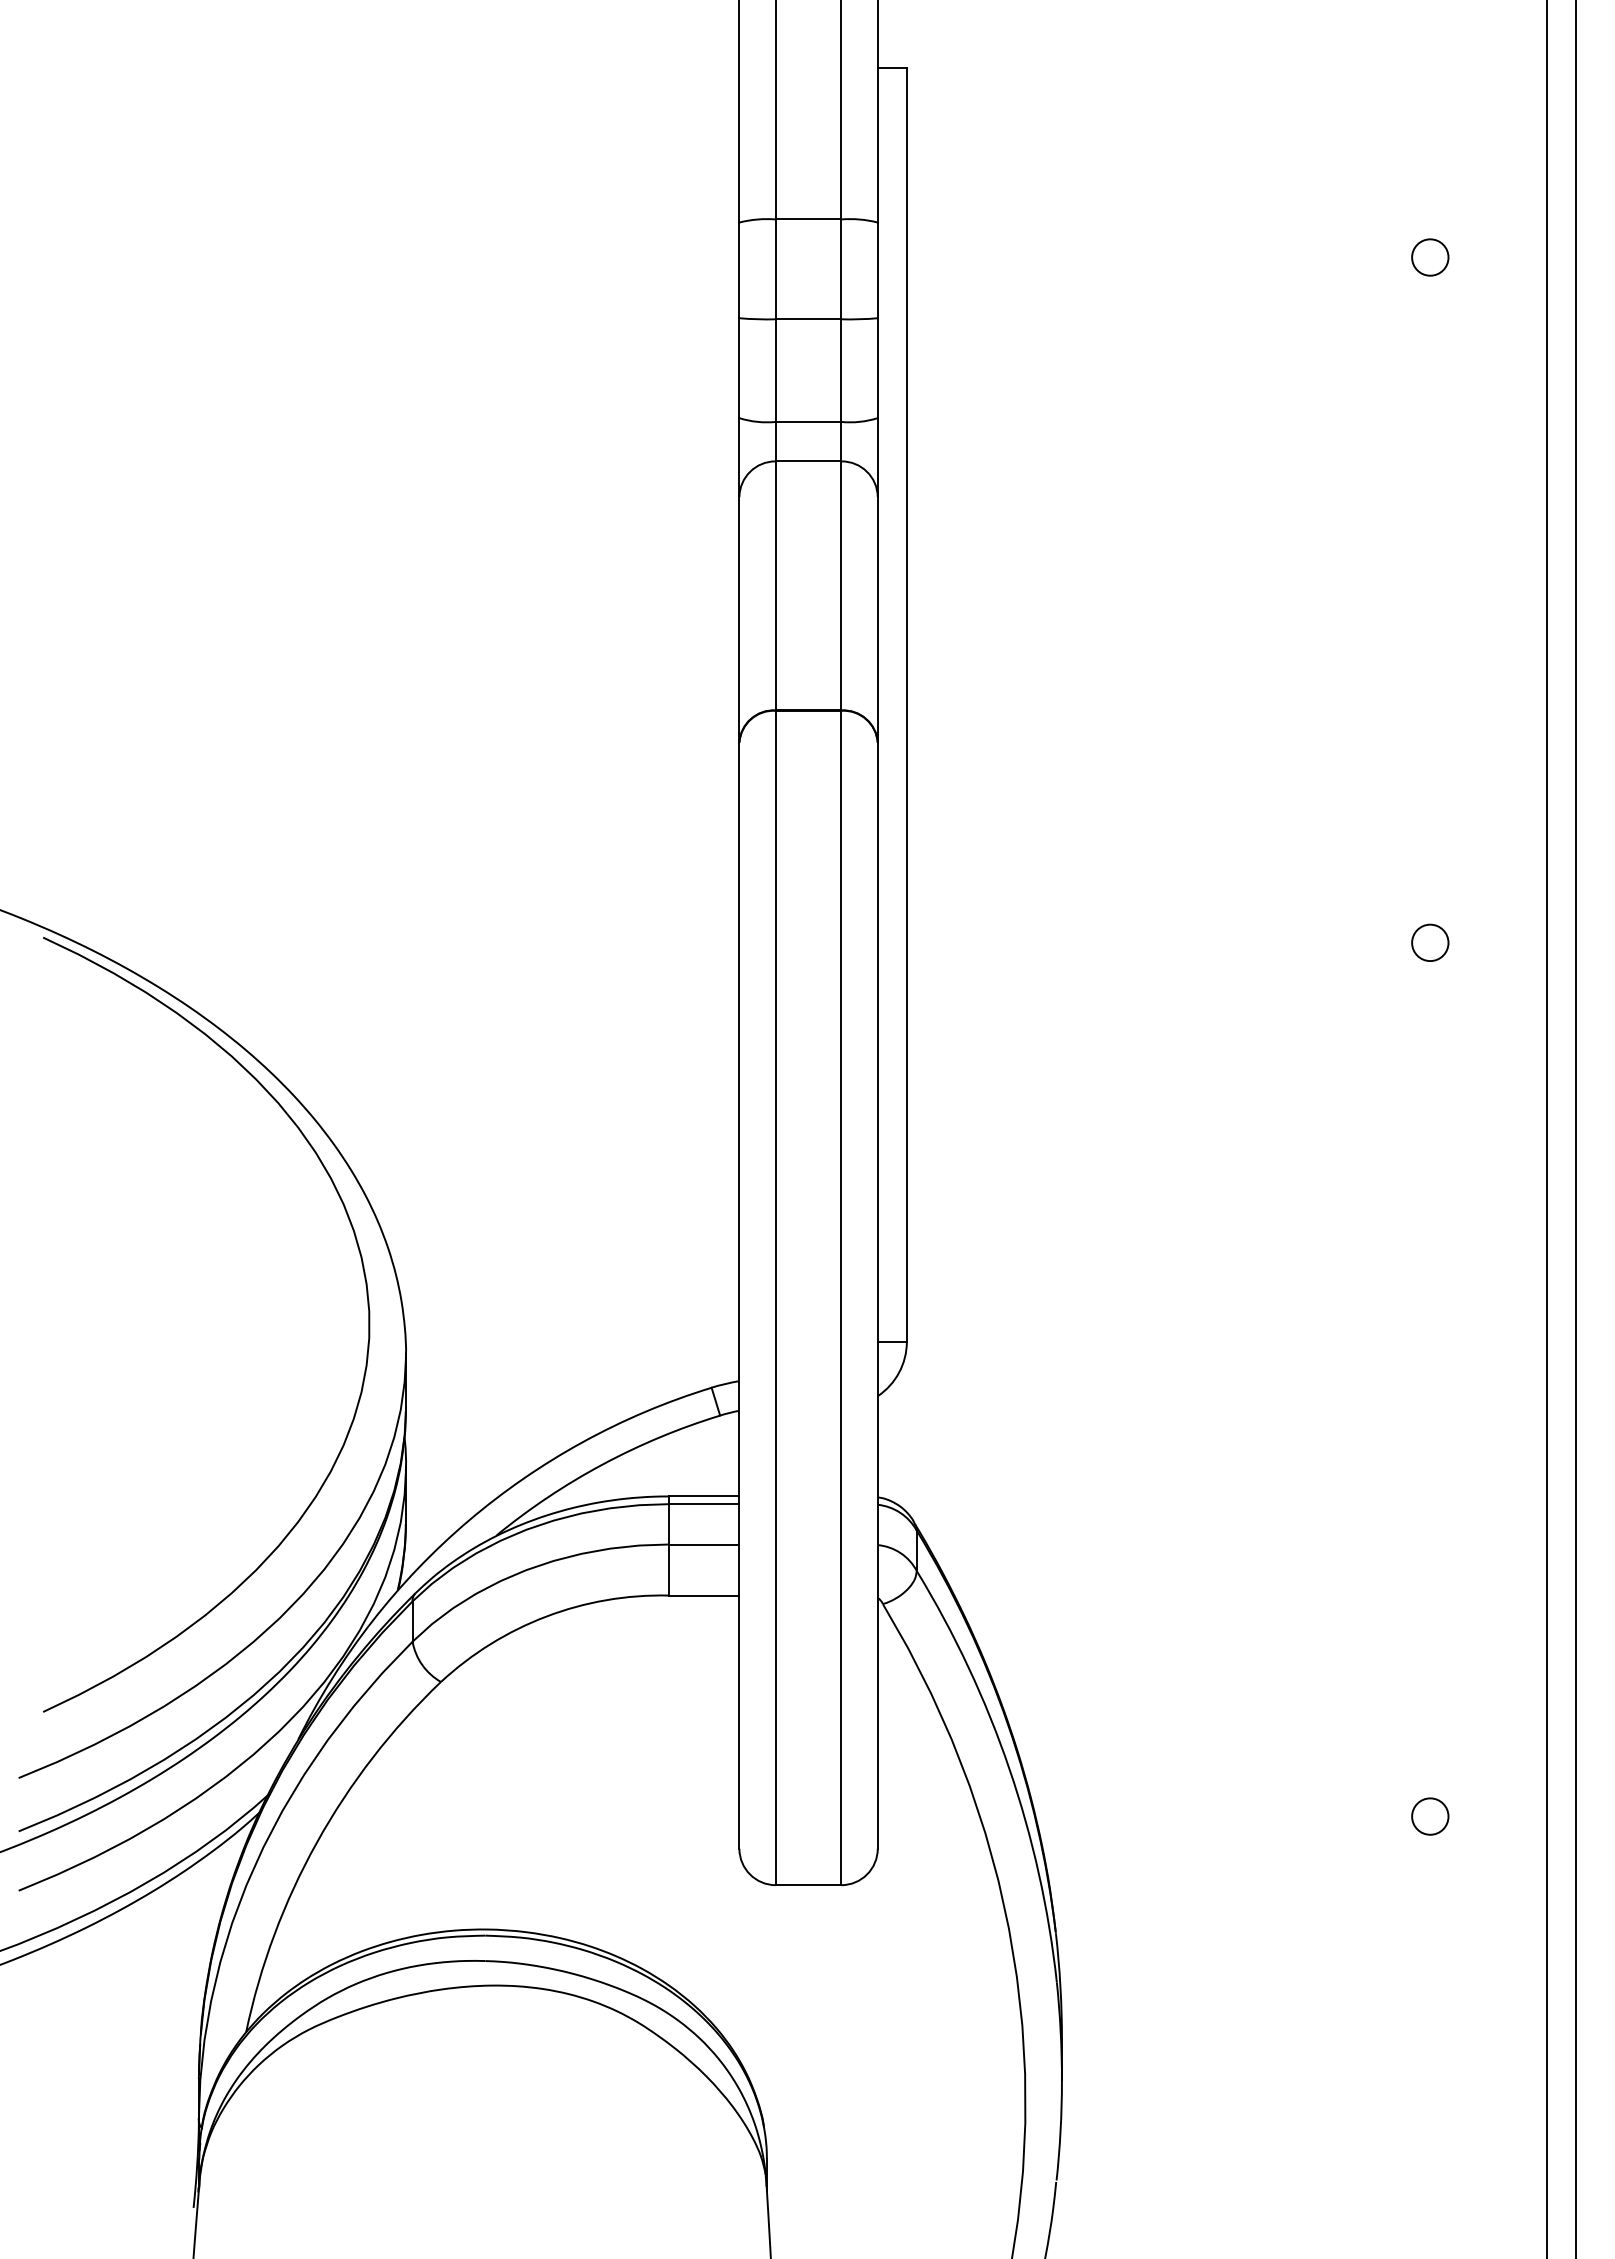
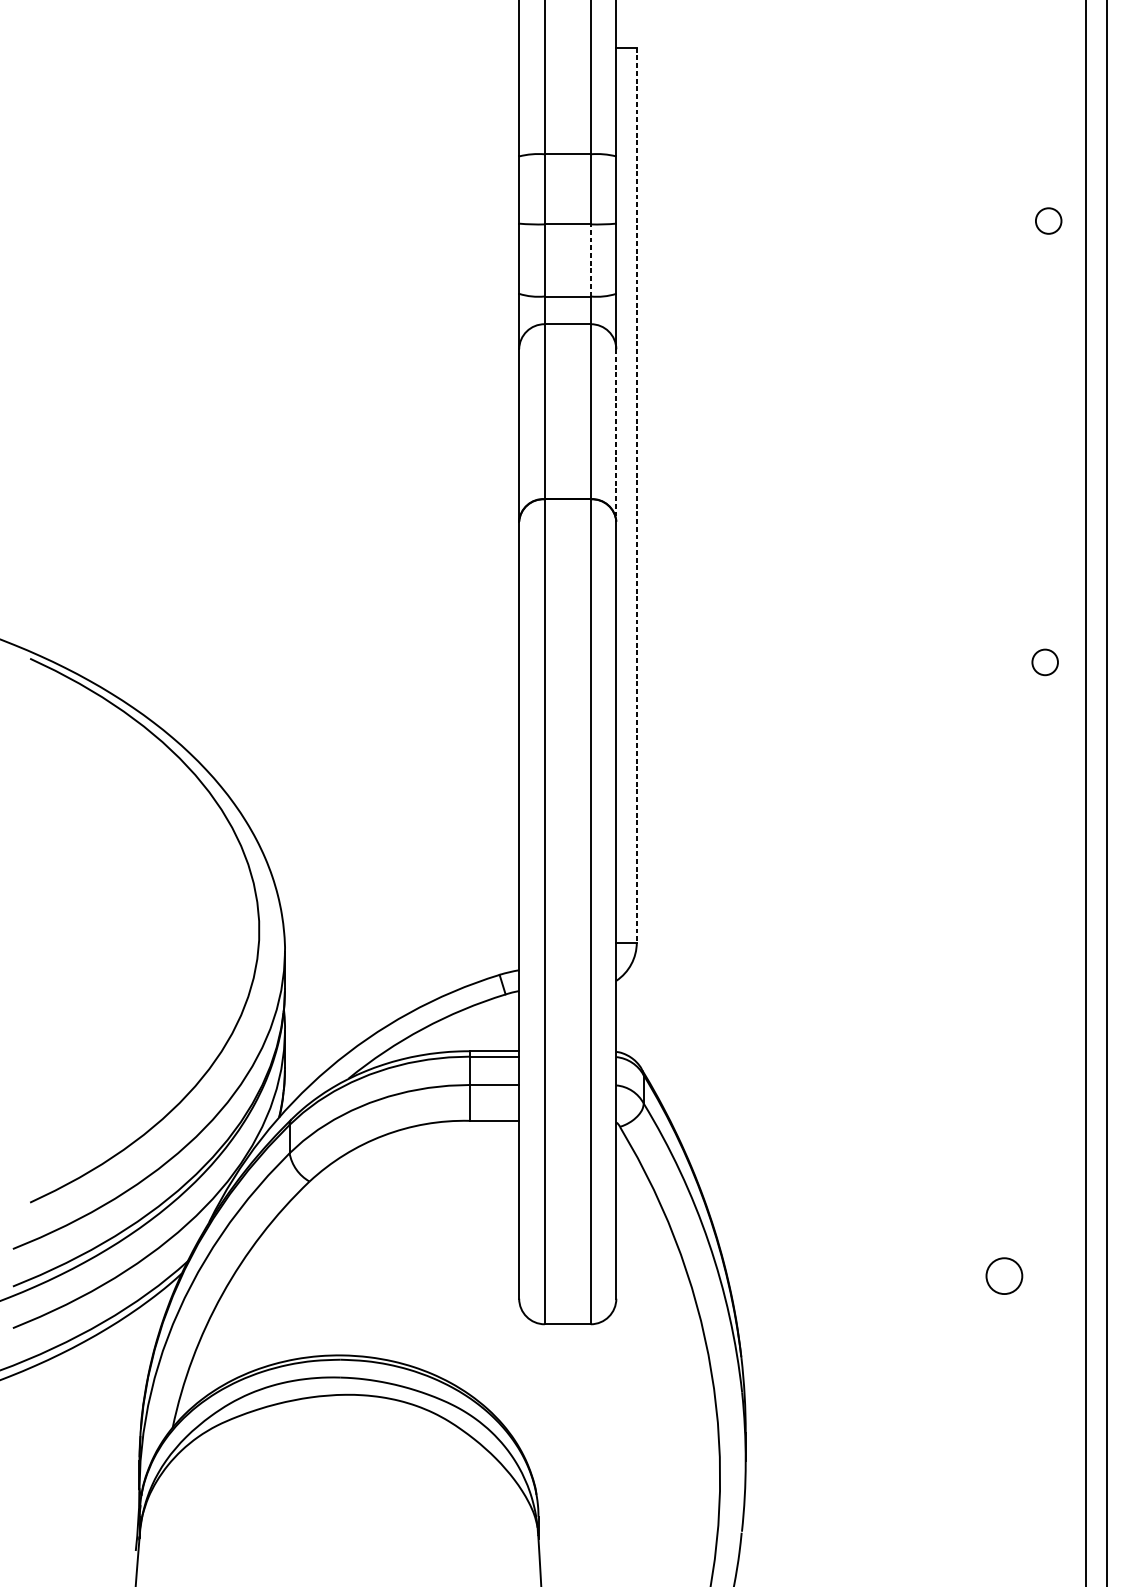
circle: (1430, 257) -> (1048, 221), moved
line: (841, 370) -> (590, 260), solid -> dashed
line: (877, 619) -> (616, 435), solid -> dashed
line: (906, 704) -> (636, 494), solid -> dashed
circle: (1430, 942) -> (1045, 662), moved
circle: (1430, 1816) -> (1004, 1276), size x1.4

